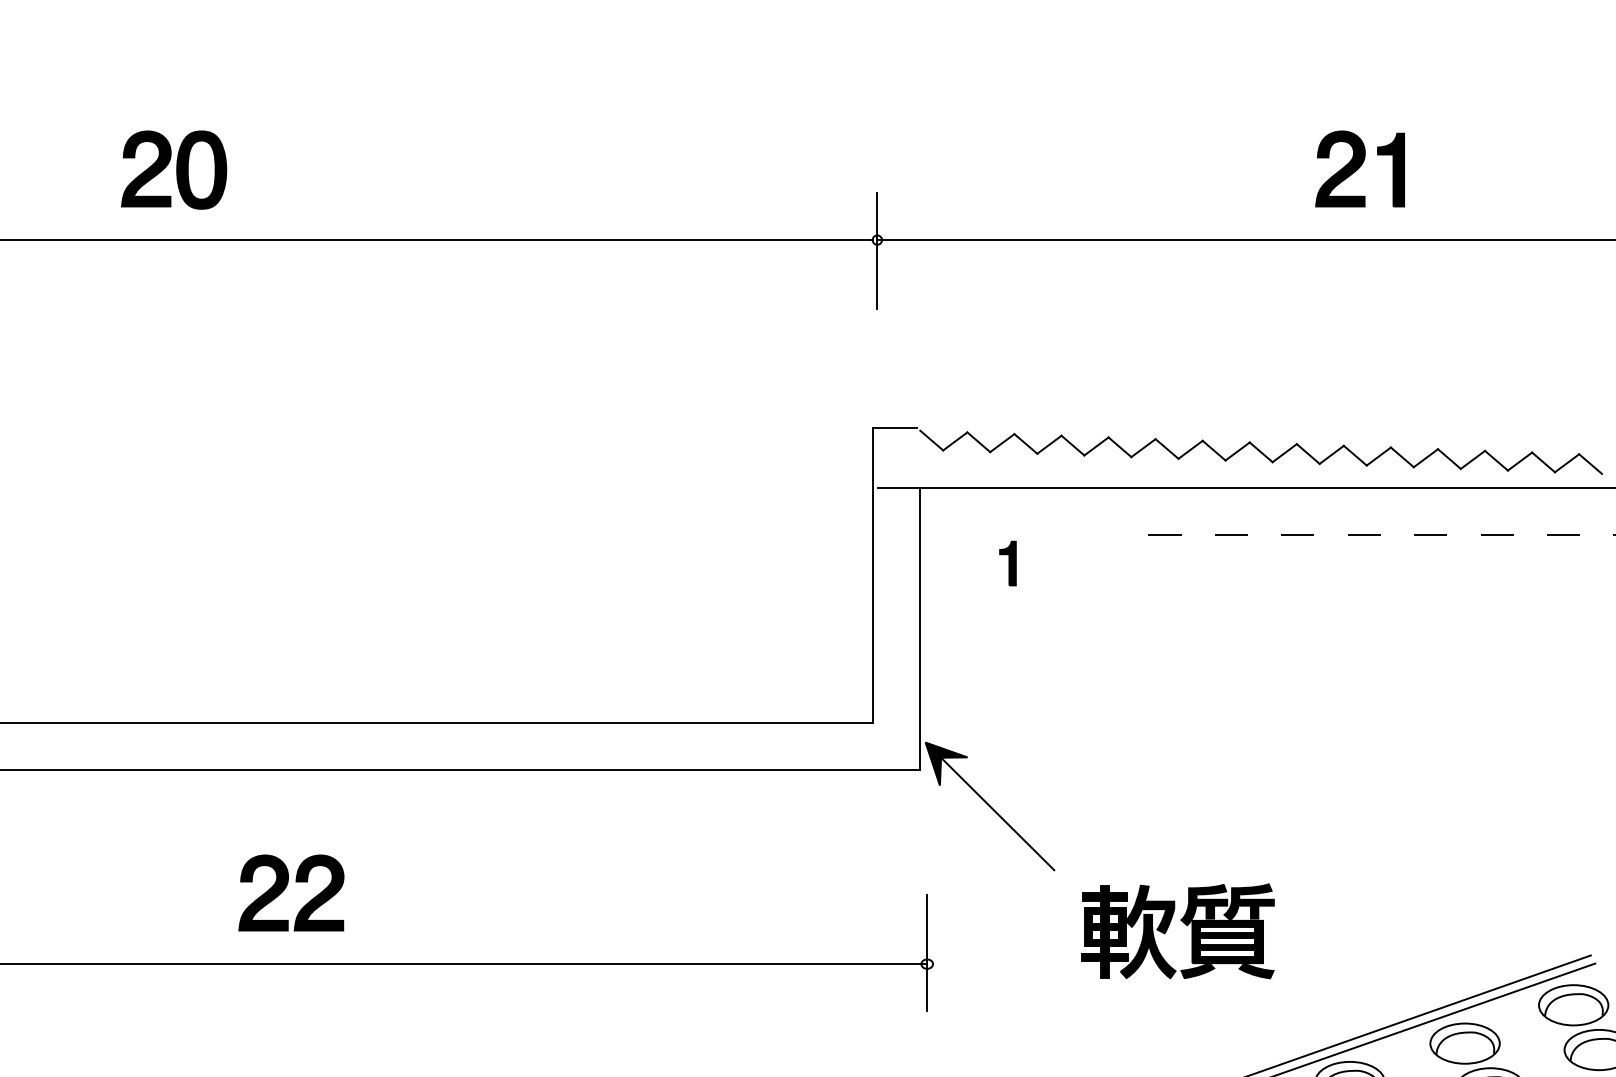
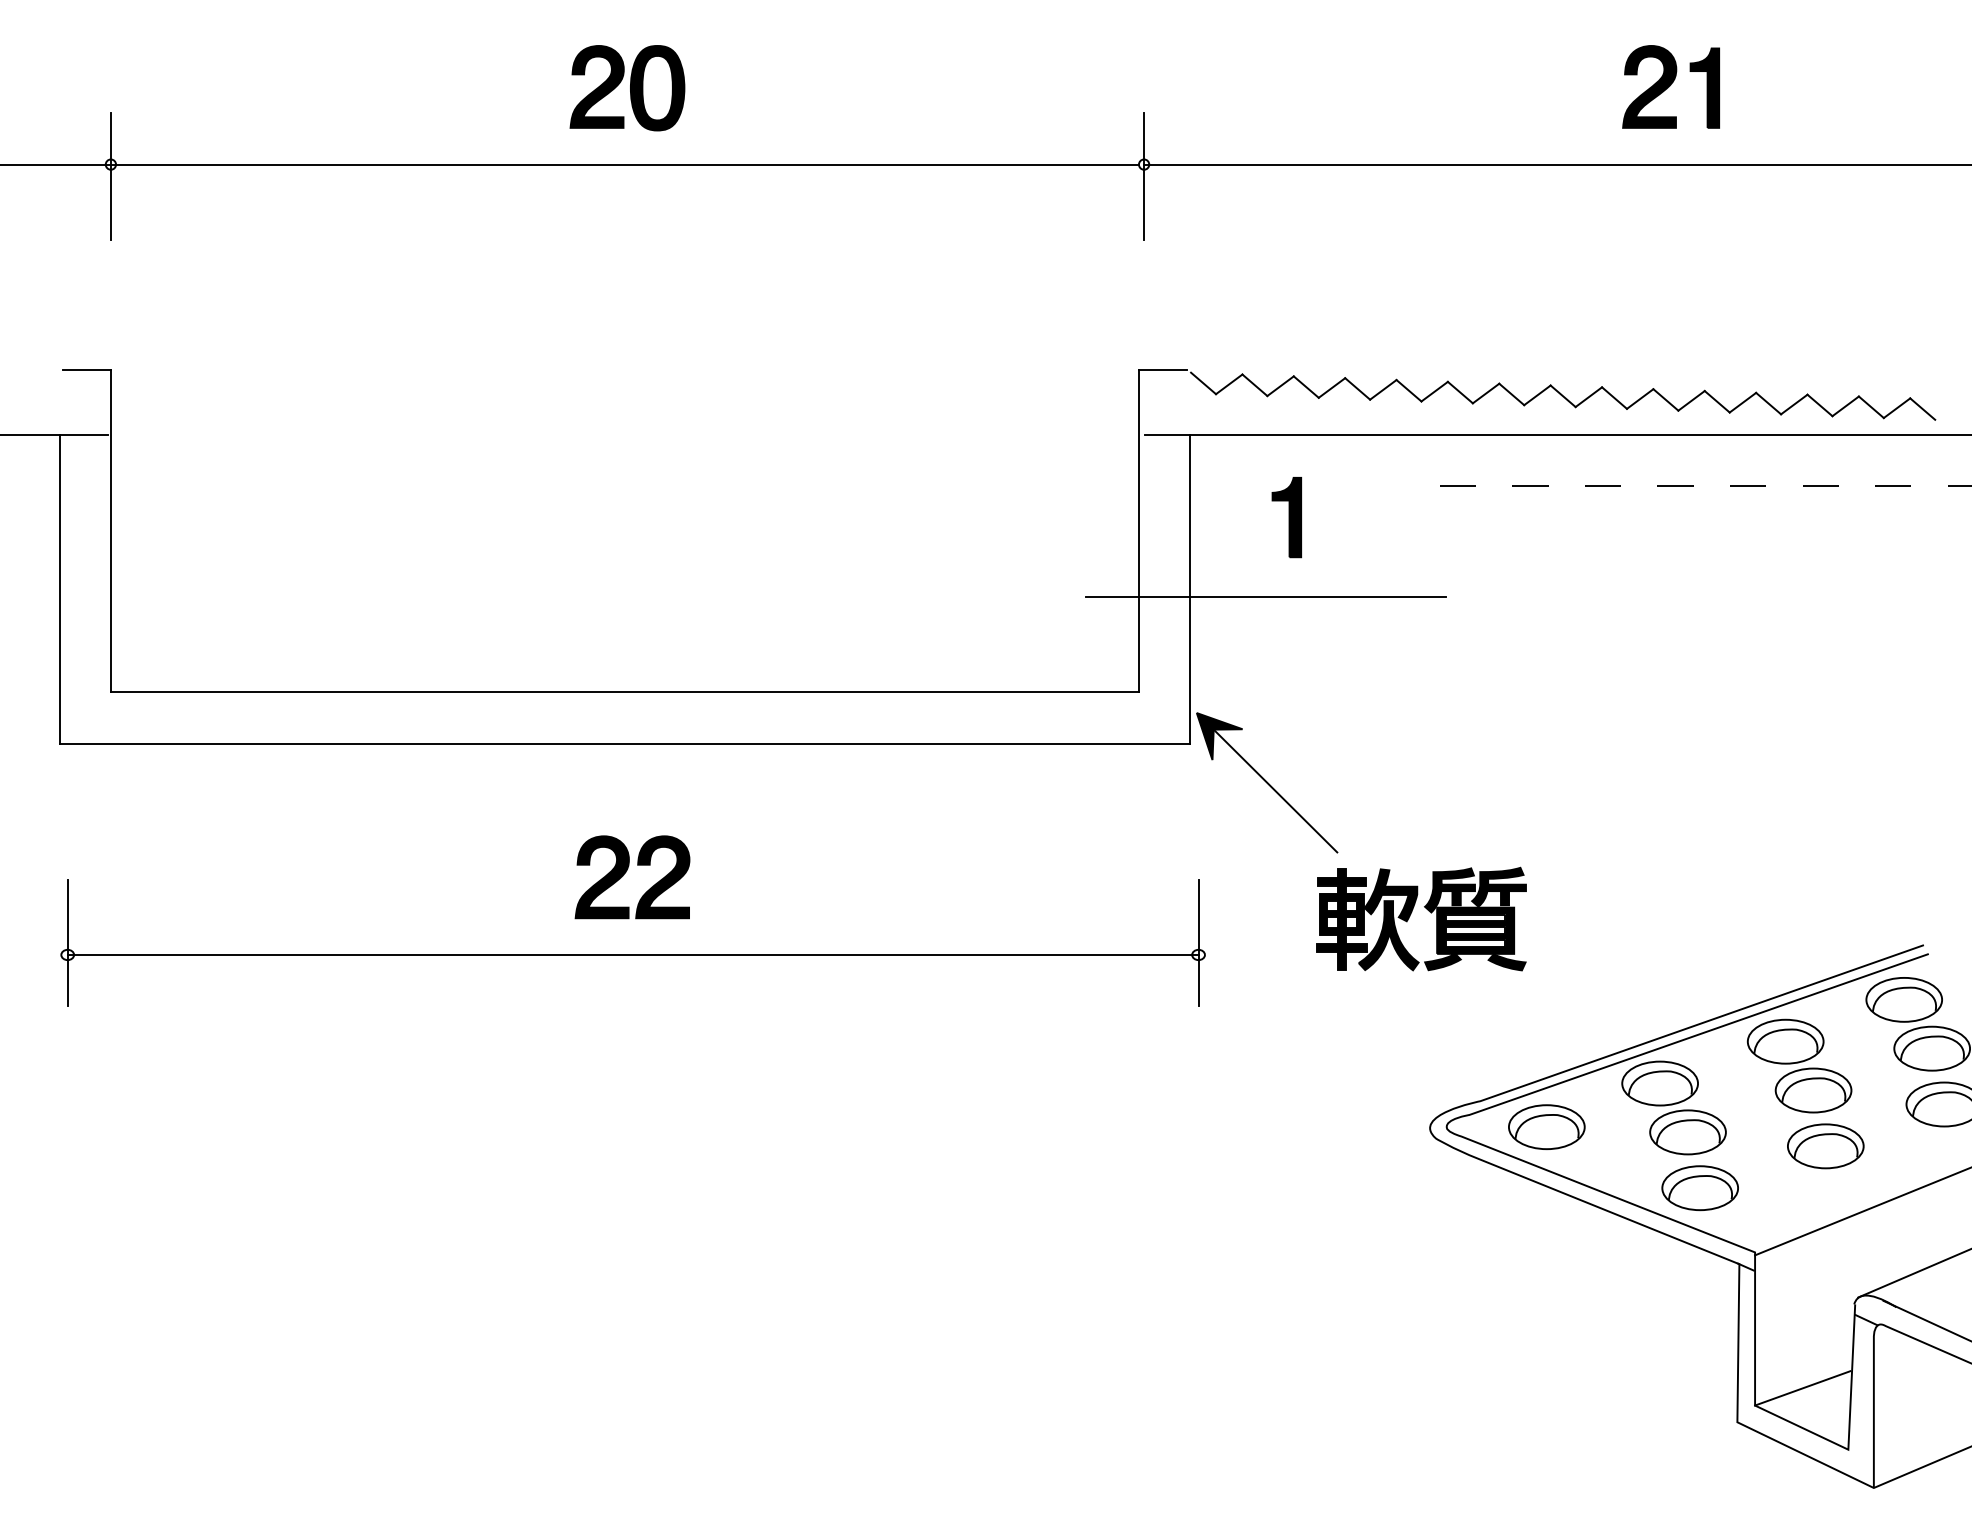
part: (174, 170) -> (627, 88), moved
part: (1007, 563) -> (1286, 517), size x1.67
line: (988, 635) -> (1265, 596), added
part: (285, 888) -> (626, 872), moved
part: (1184, 924) -> (1428, 911), moved

